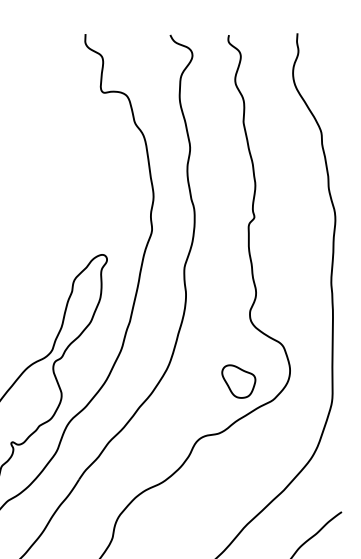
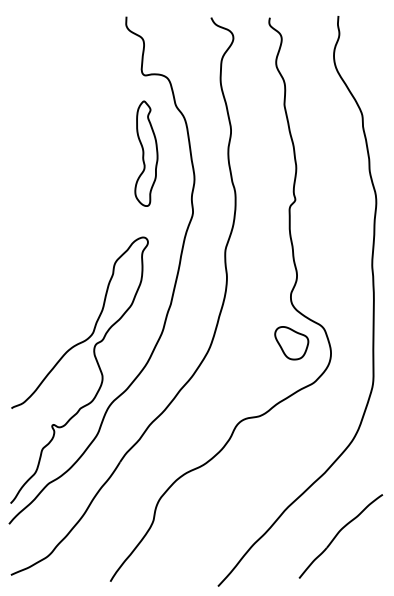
part: (105, 170) -> (146, 153), added
part: (238, 381) -> (291, 343), moved

